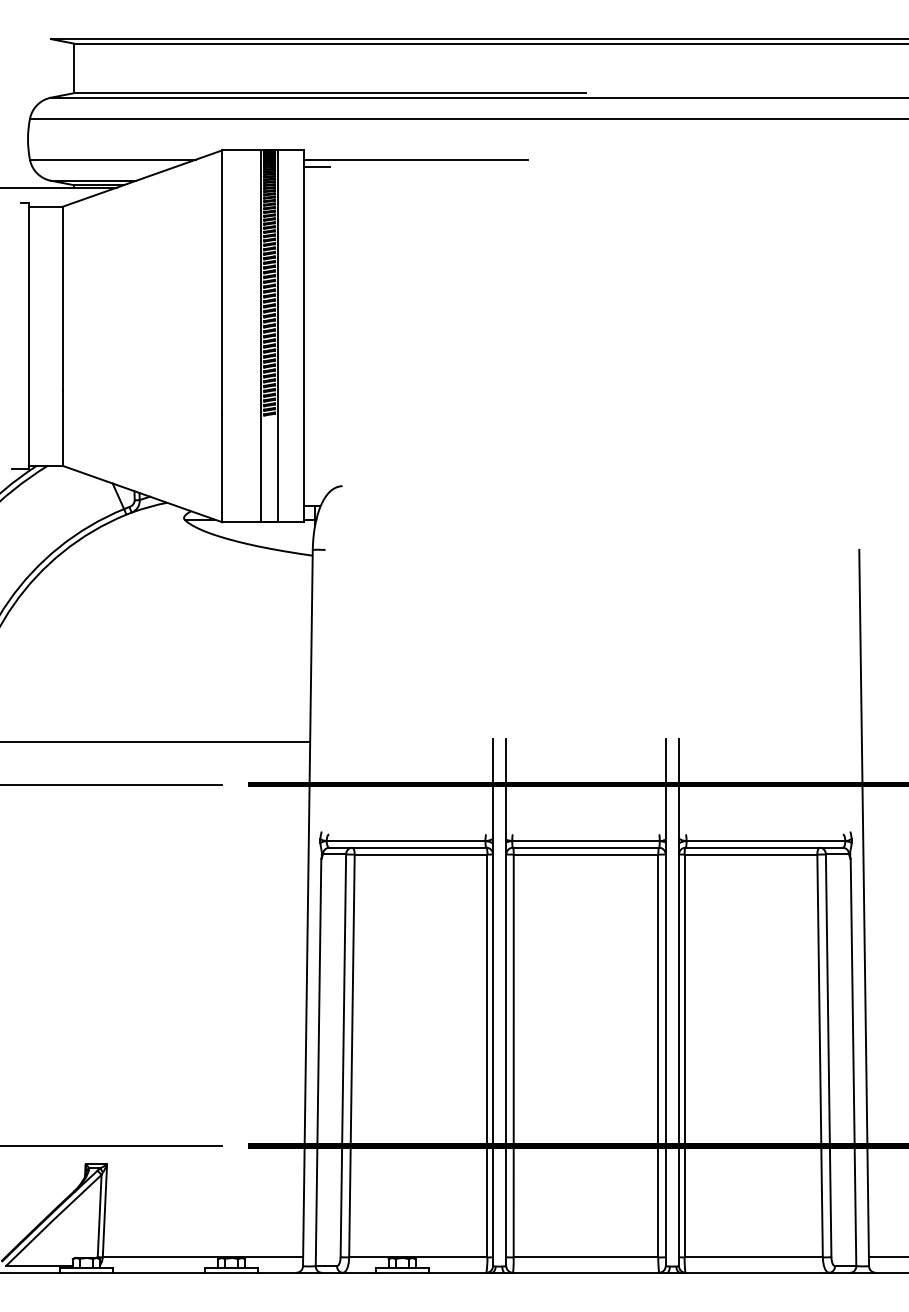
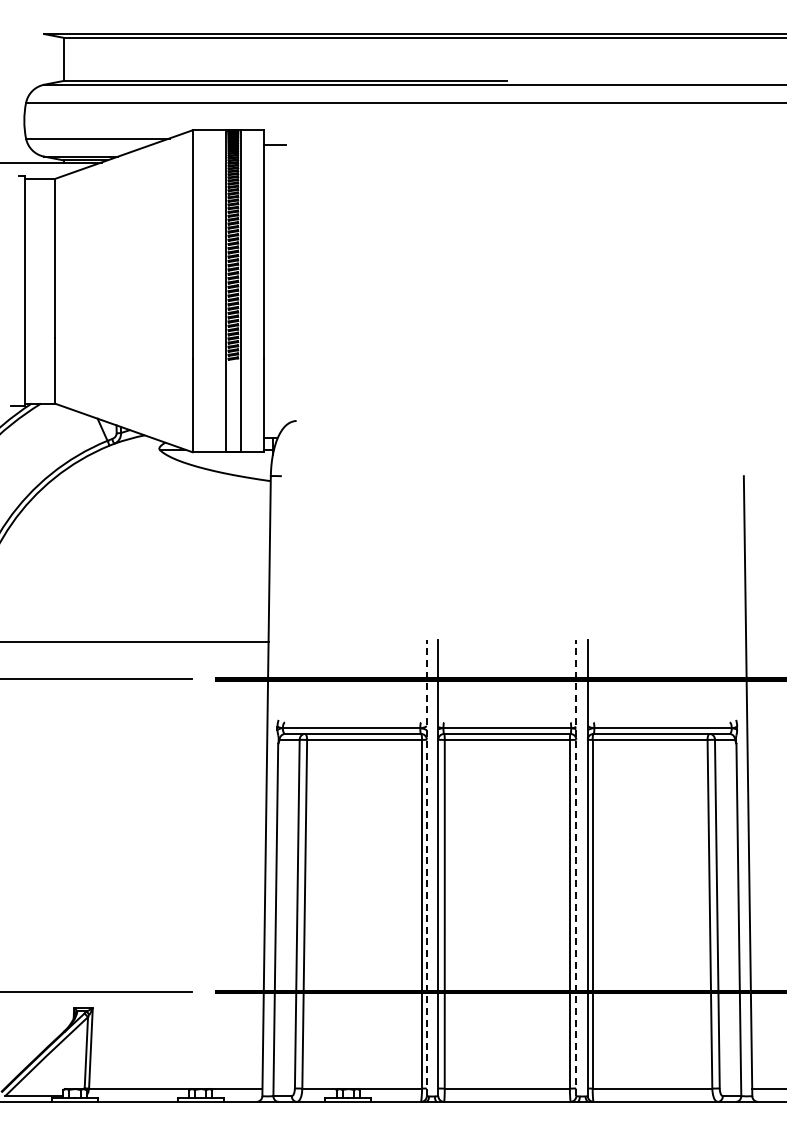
line: (415, 159) -> (359, 138), removed
line: (492, 1003) -> (426, 868), solid -> dashed
line: (665, 1003) -> (576, 868), solid -> dashed

